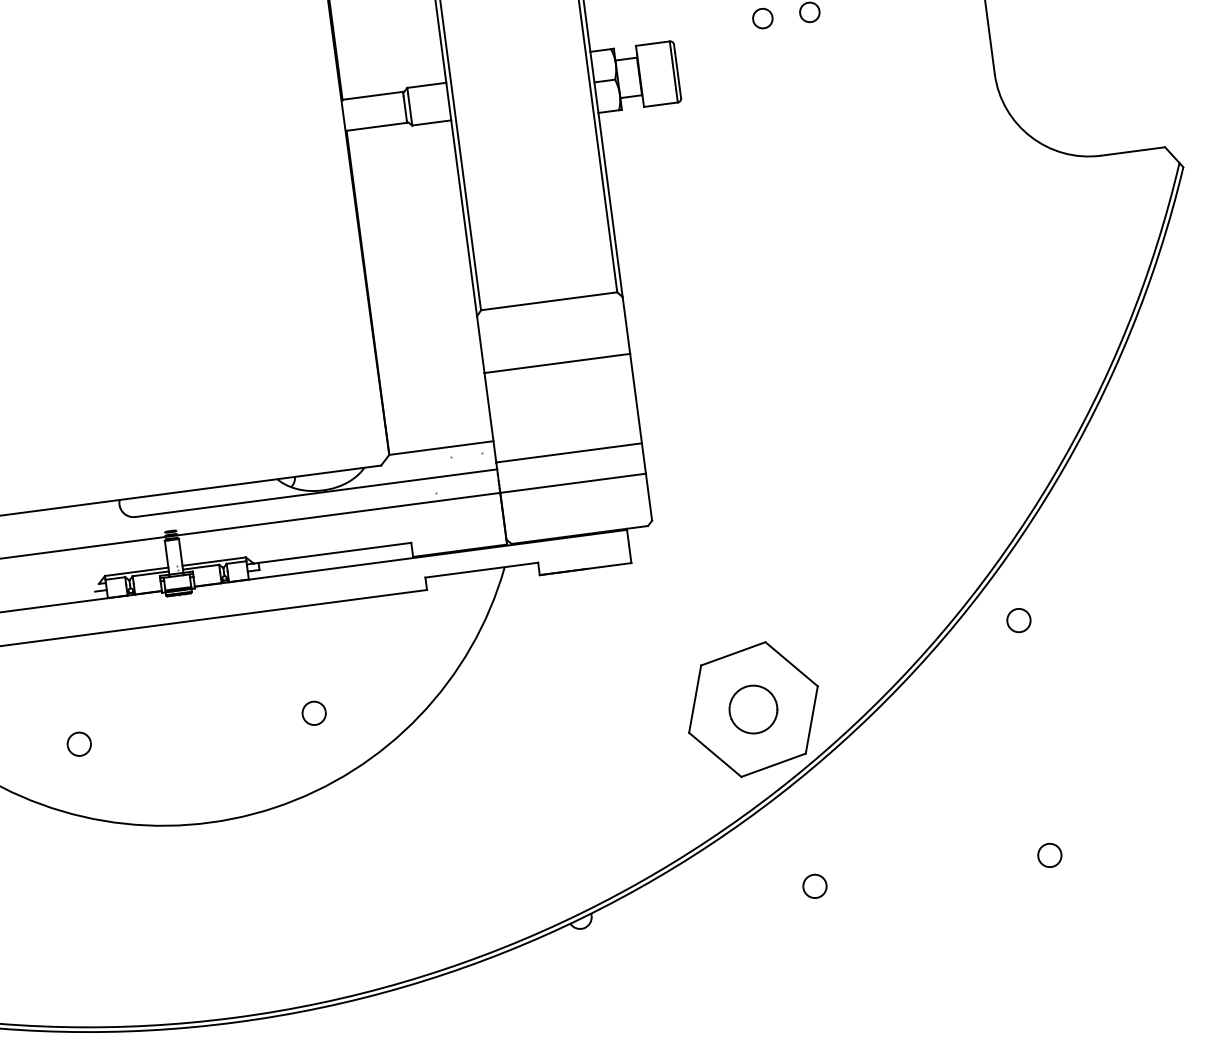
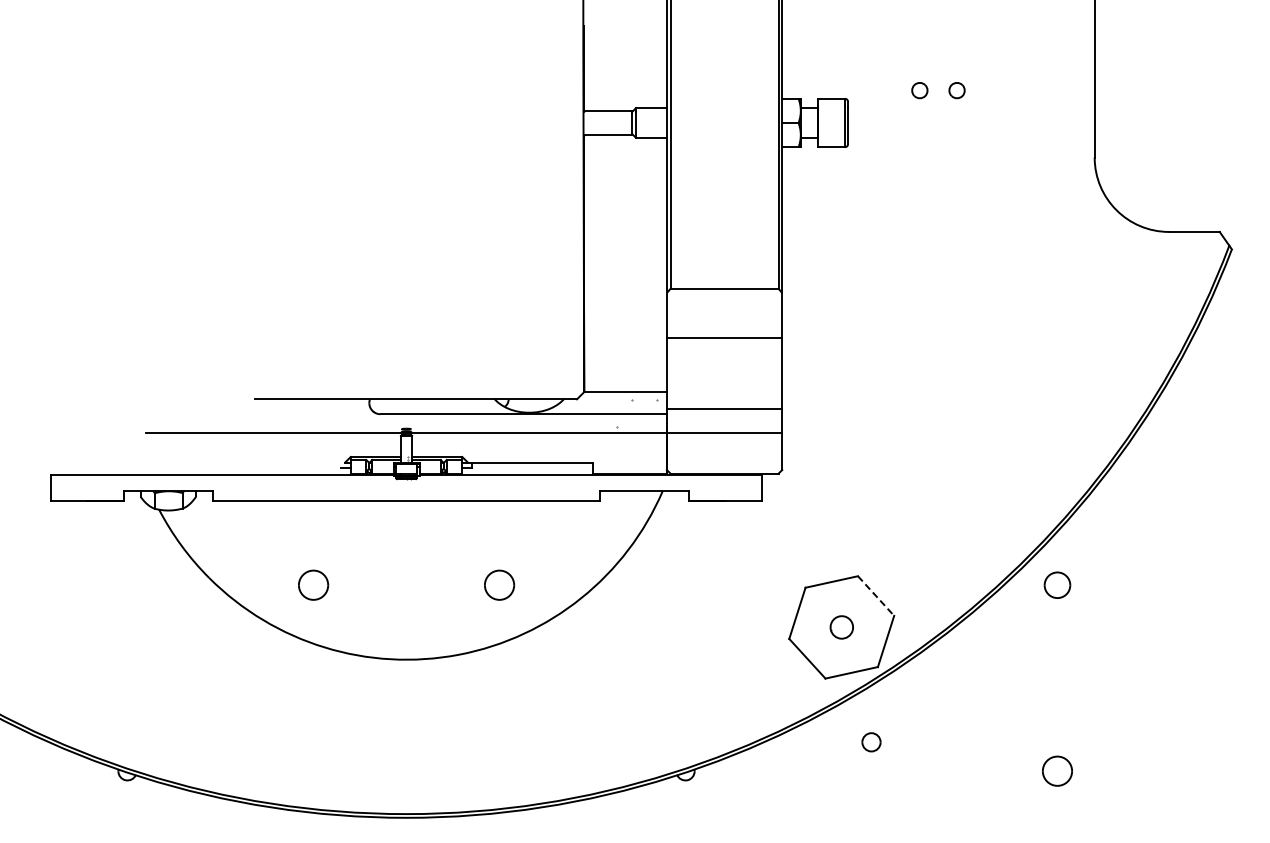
part: (1018, 620) -> (1057, 585), size x1.4
line: (792, 664) -> (876, 596), solid -> dashed
part: (753, 709) -> (841, 627), size x0.6
part: (314, 713) -> (499, 585), size x1.6
part: (79, 744) -> (313, 585), size x1.6
part: (1049, 855) -> (1057, 771), size x1.6
part: (815, 886) -> (871, 742), moved

